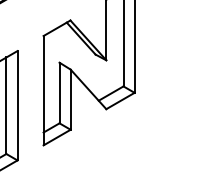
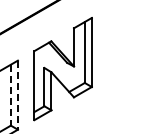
line: (5, 106) -> (10, 95), solid -> dashed
line: (16, 106) -> (17, 95), solid -> dashed

